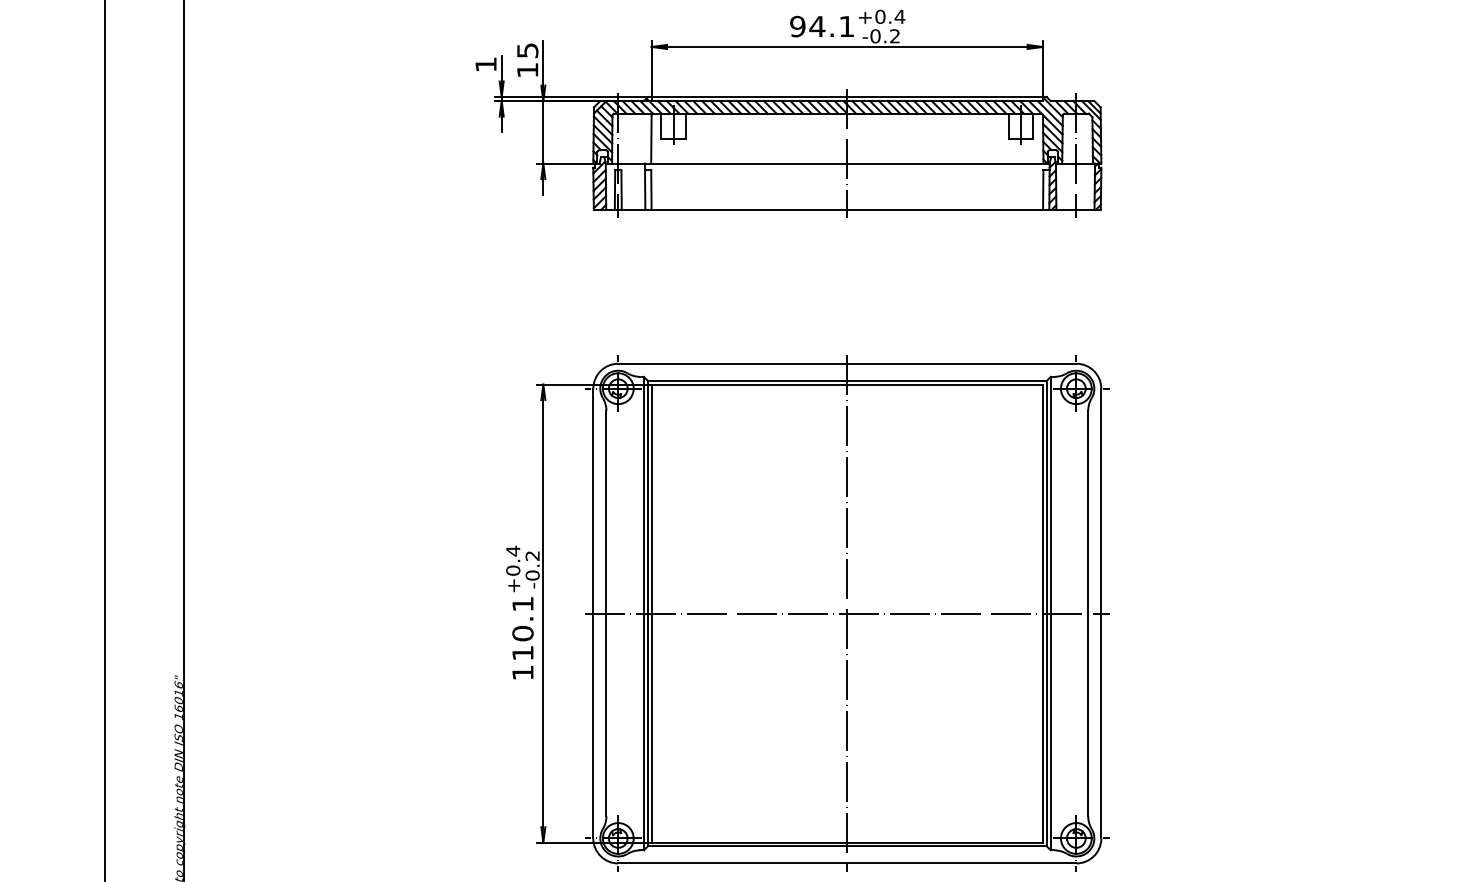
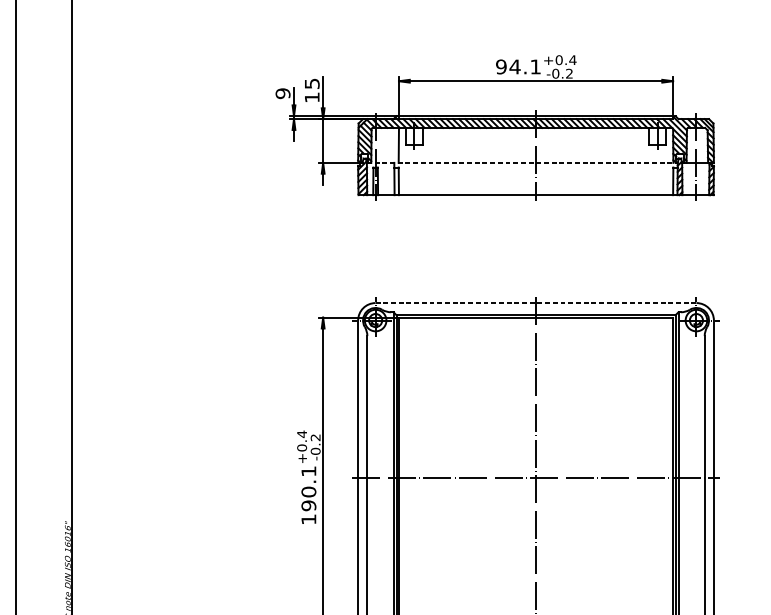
text: (485, 64) -> (282, 93), 1 -> 9
line: (827, 163) -> (522, 162), solid -> dashed
line: (847, 363) -> (536, 302), solid -> dashed
text: (522, 652) -> (308, 505), 110.1 -> 190.1

